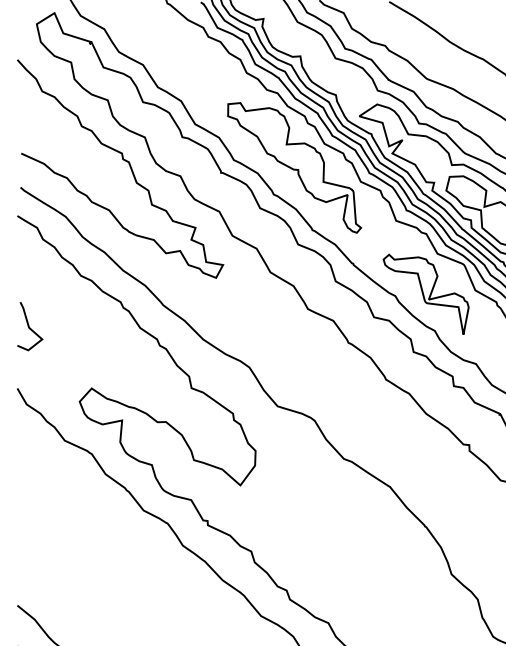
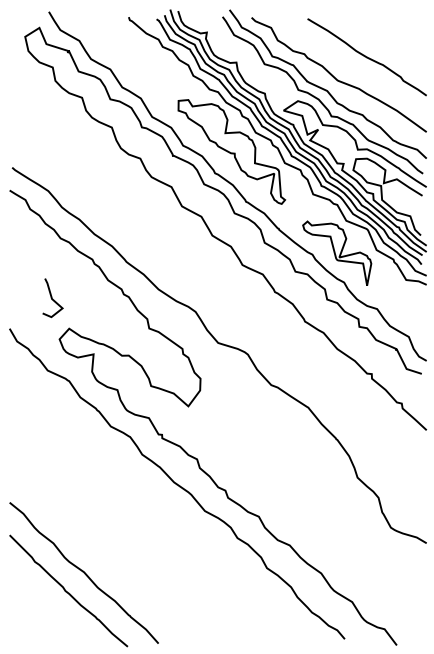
curve: (123, 161) -> (94, 146), removed
curve: (29, 327) -> (52, 298), moved

